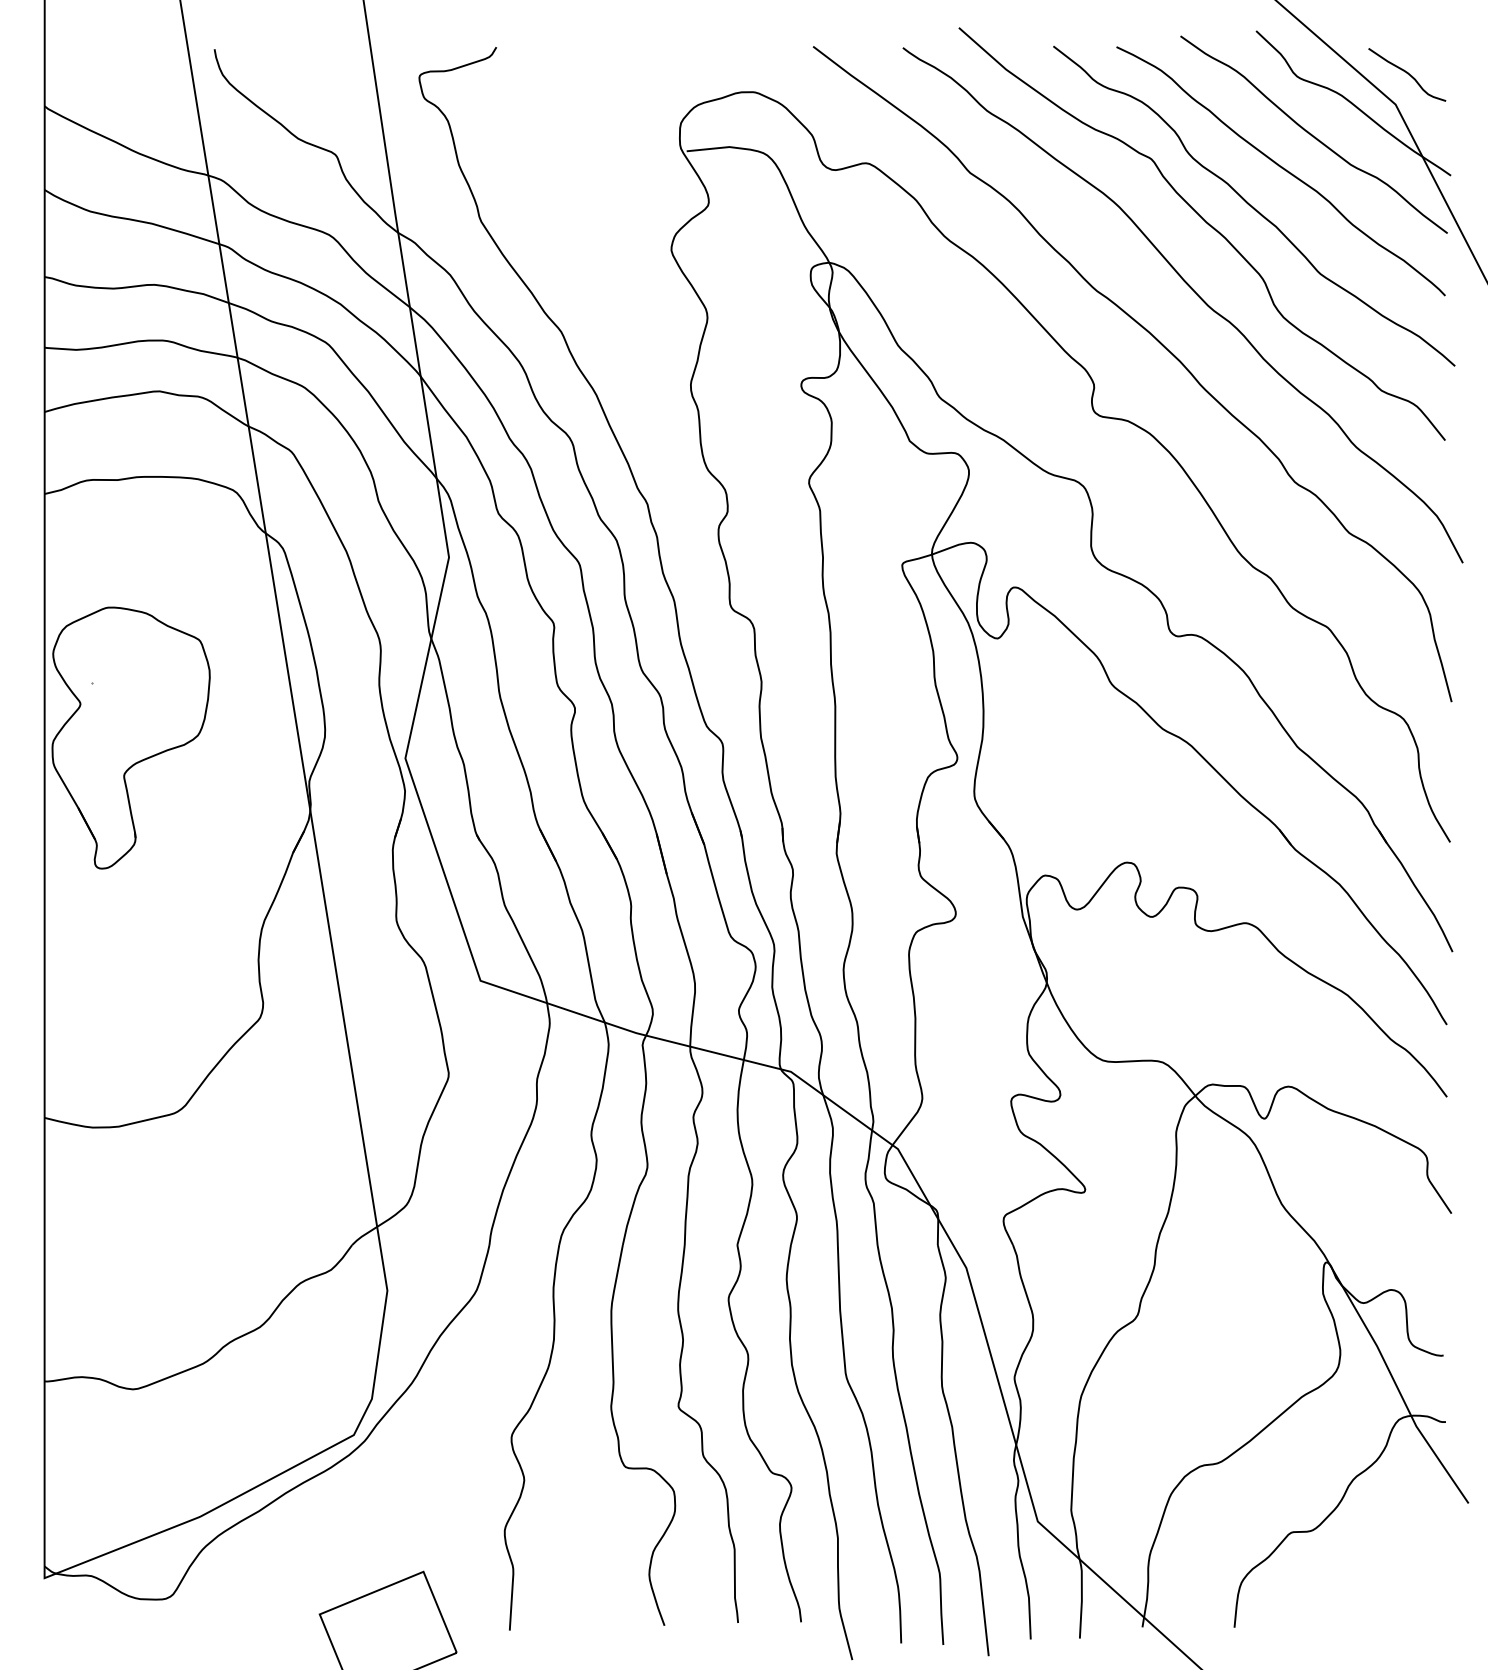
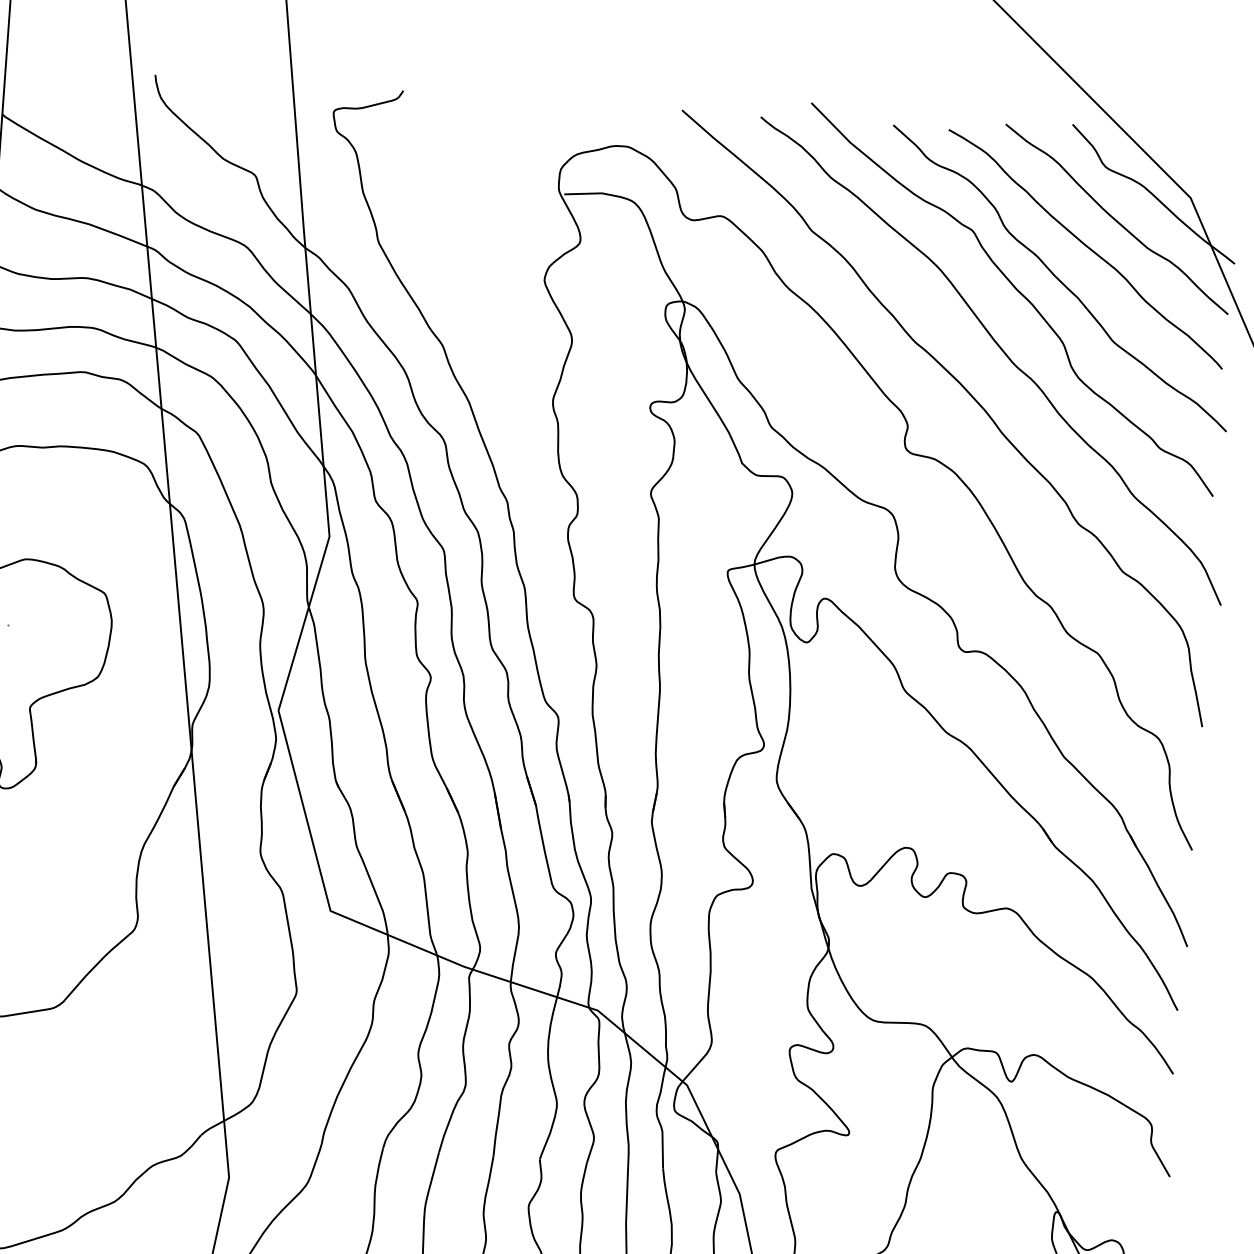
curve: (1407, 74) -> (1203, 172), removed

